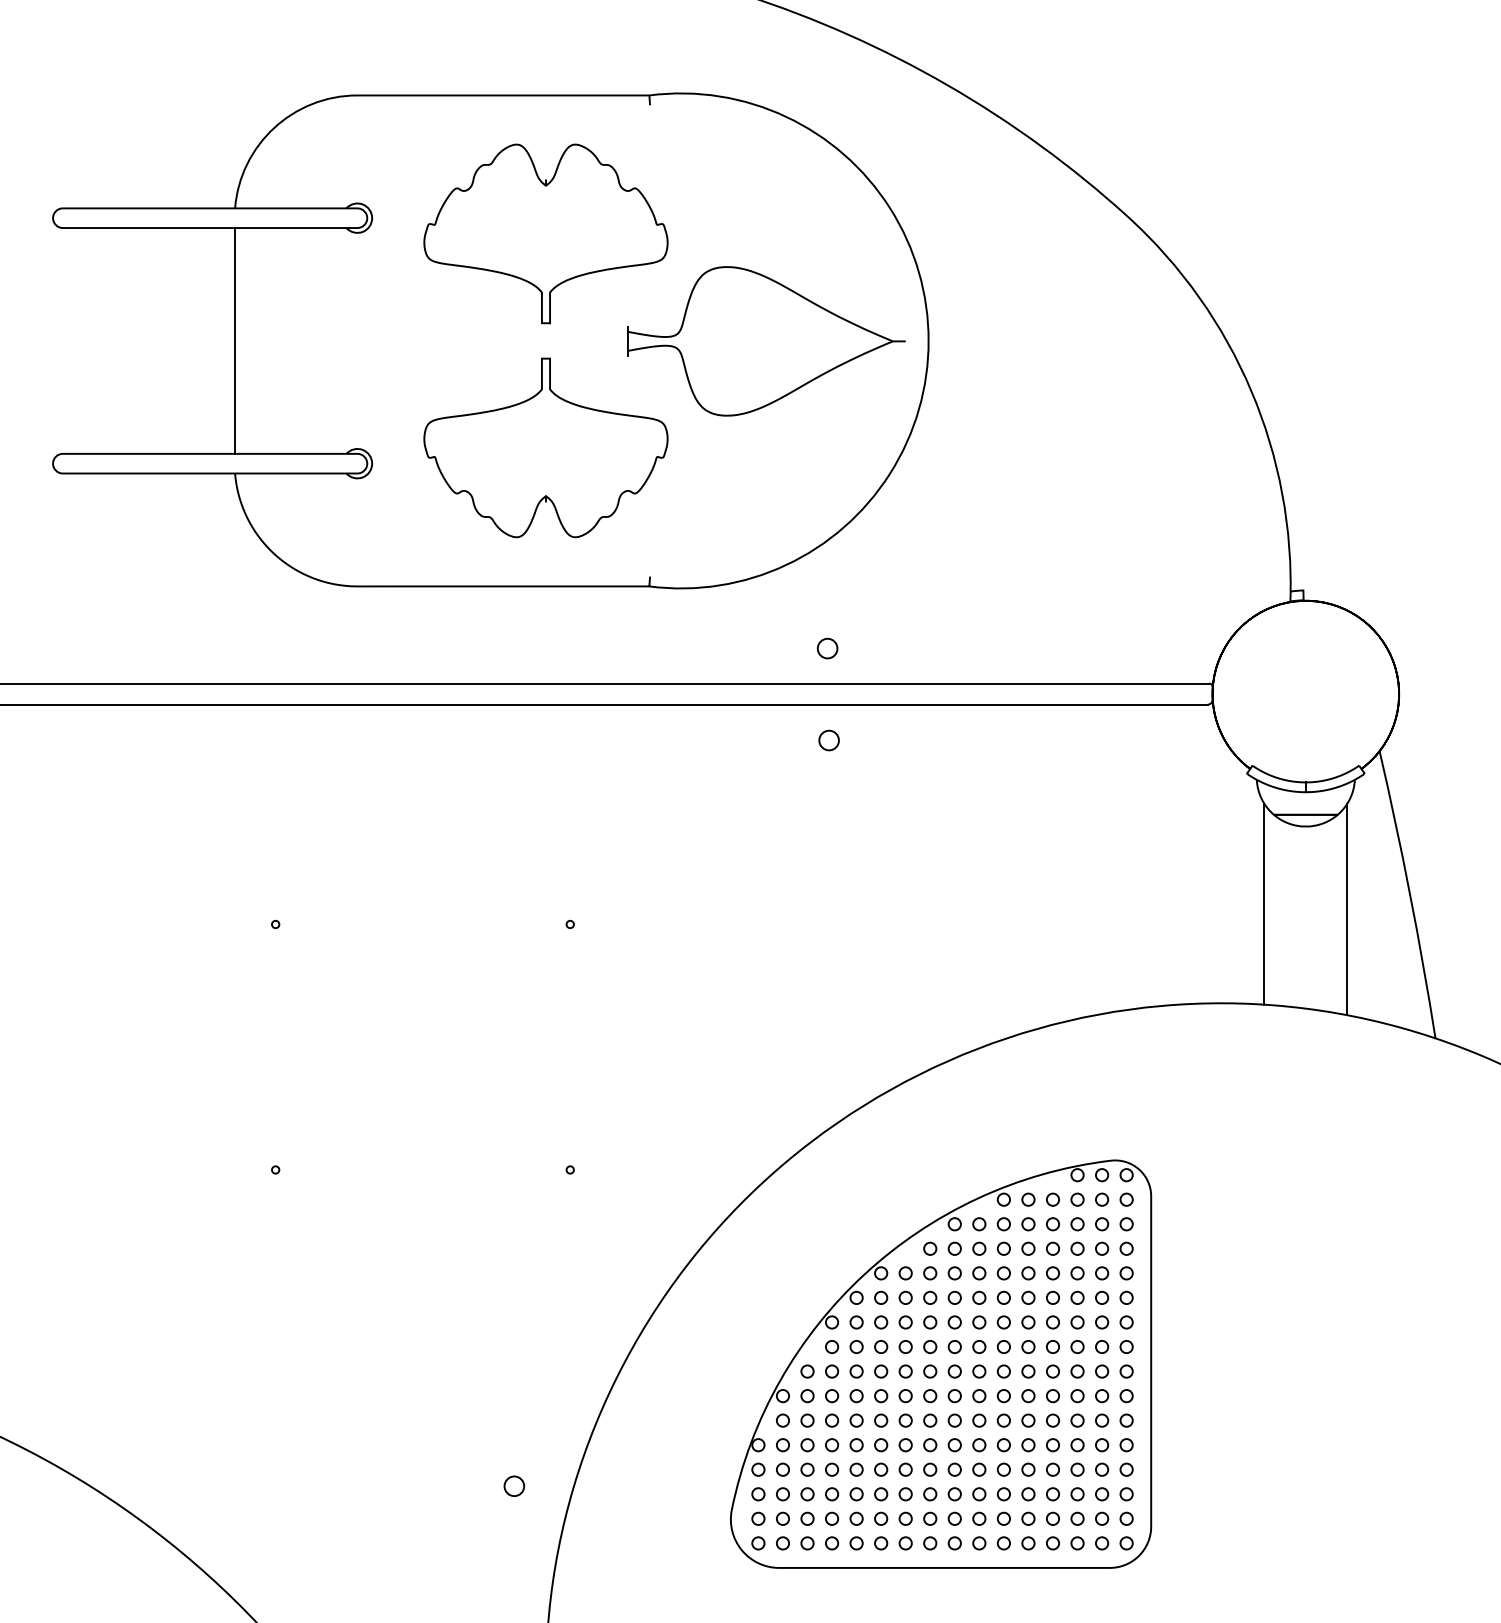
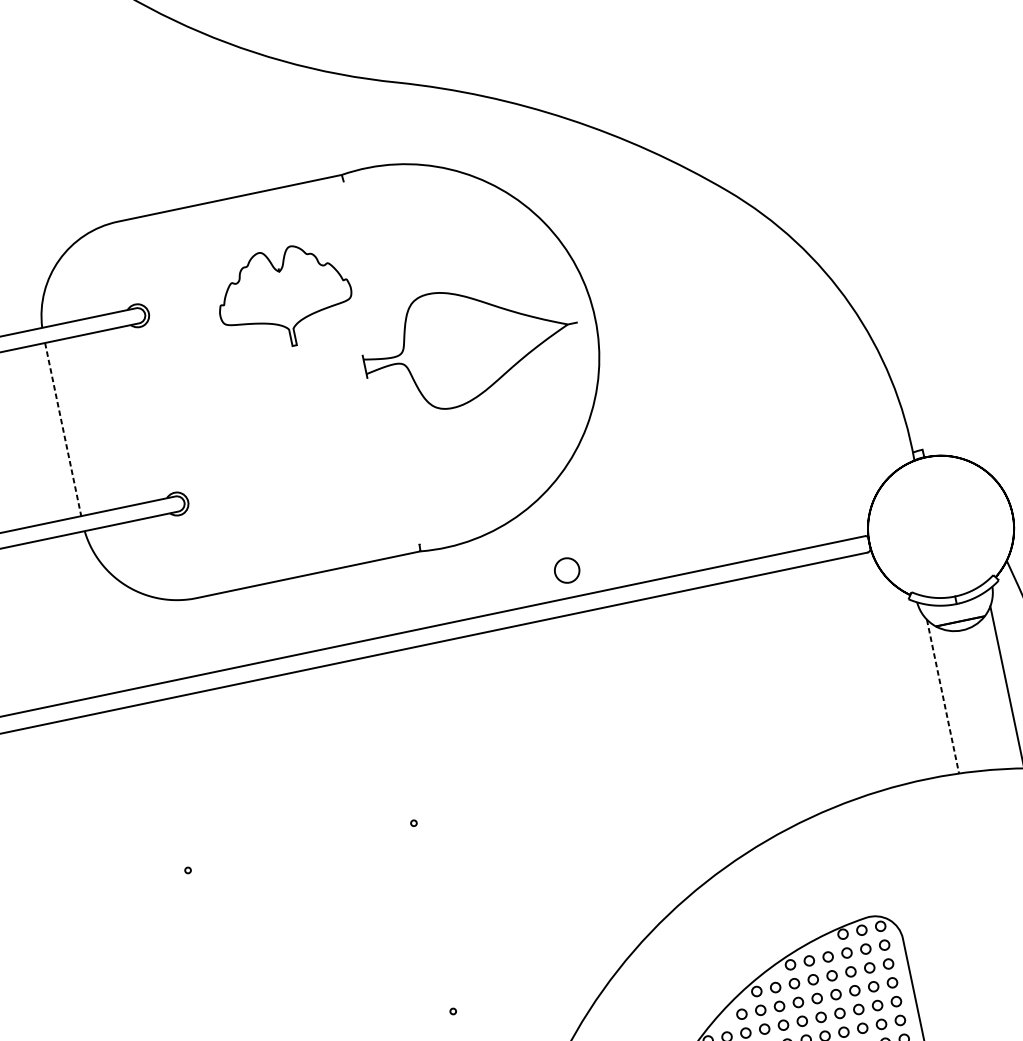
part: (545, 233) -> (284, 297), size x0.7
line: (234, 340) -> (62, 429), solid -> dashed
part: (545, 447) -> (318, 461), removed
circle: (827, 648) -> (566, 570), size x1.6
circle: (828, 740) -> (582, 640), removed
line: (1264, 904) -> (943, 696), solid -> dashed

